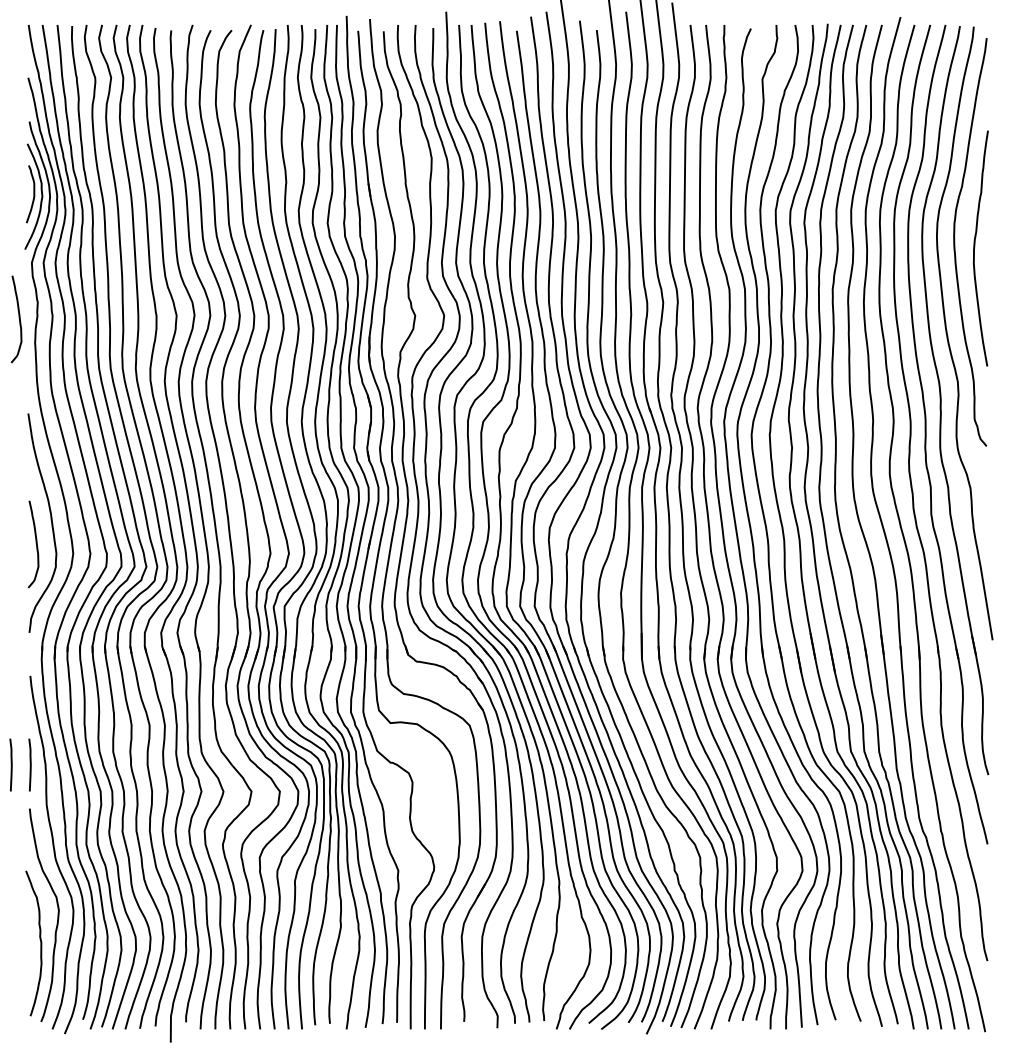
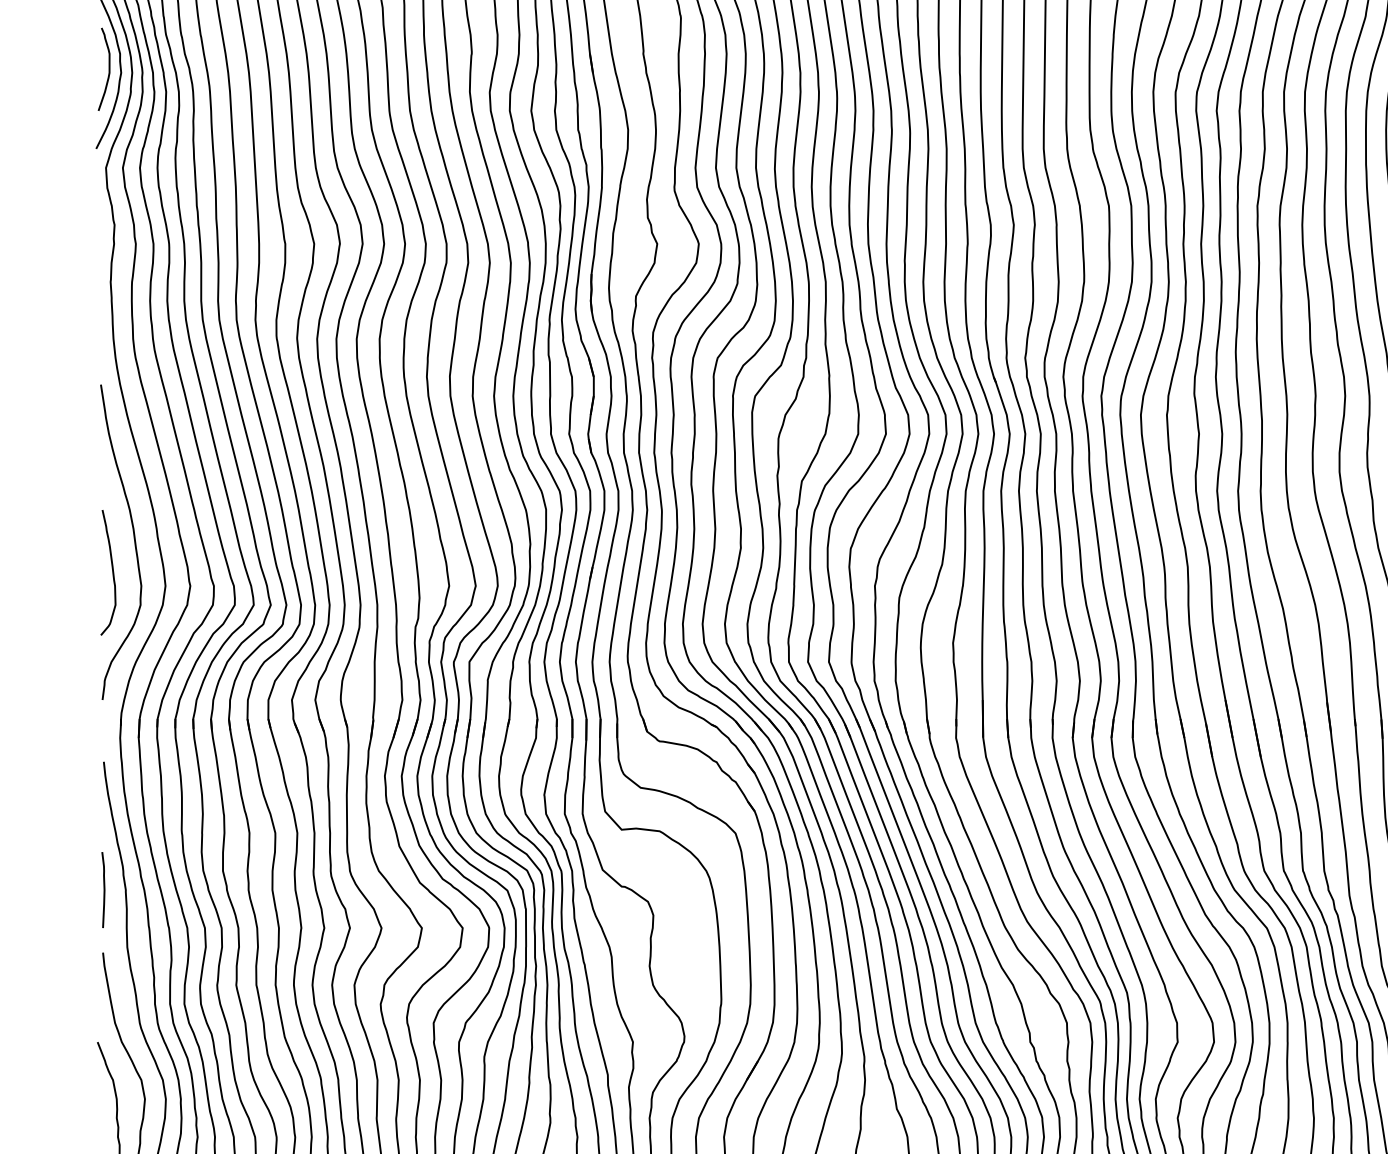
curve: (18, 318) -> (86, 247), removed
line: (10, 764) -> (75, 889), removed

